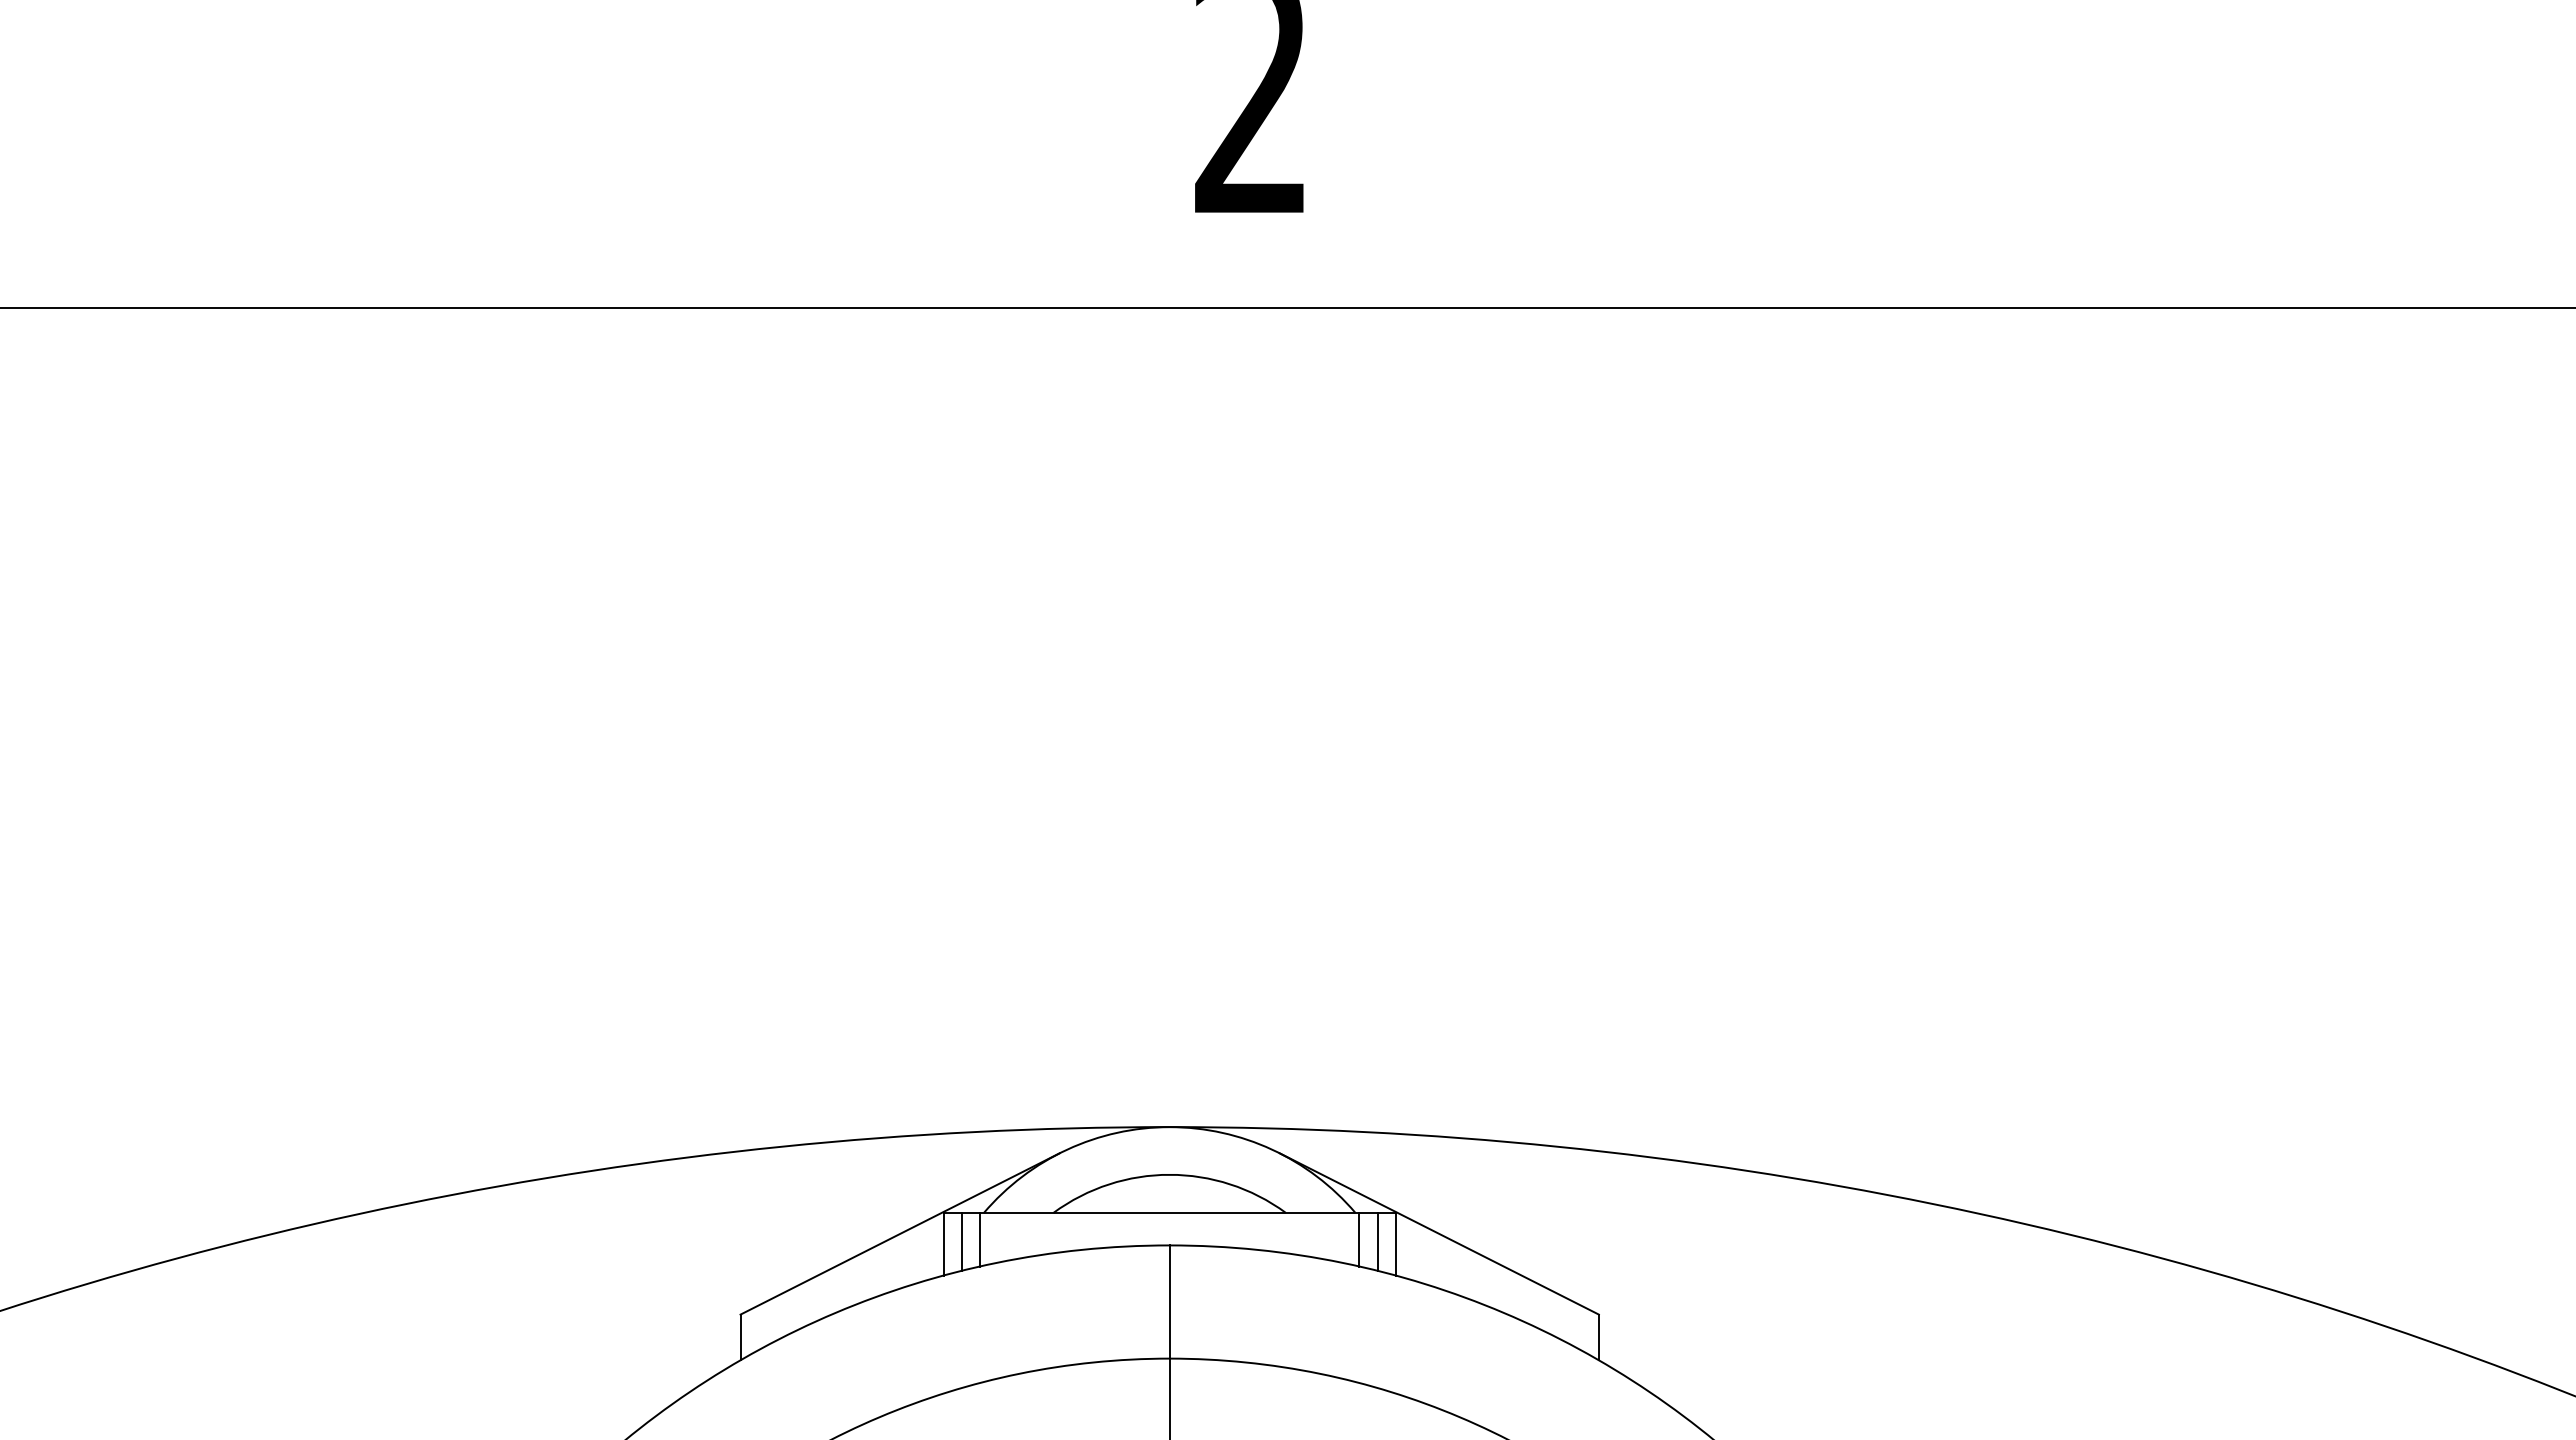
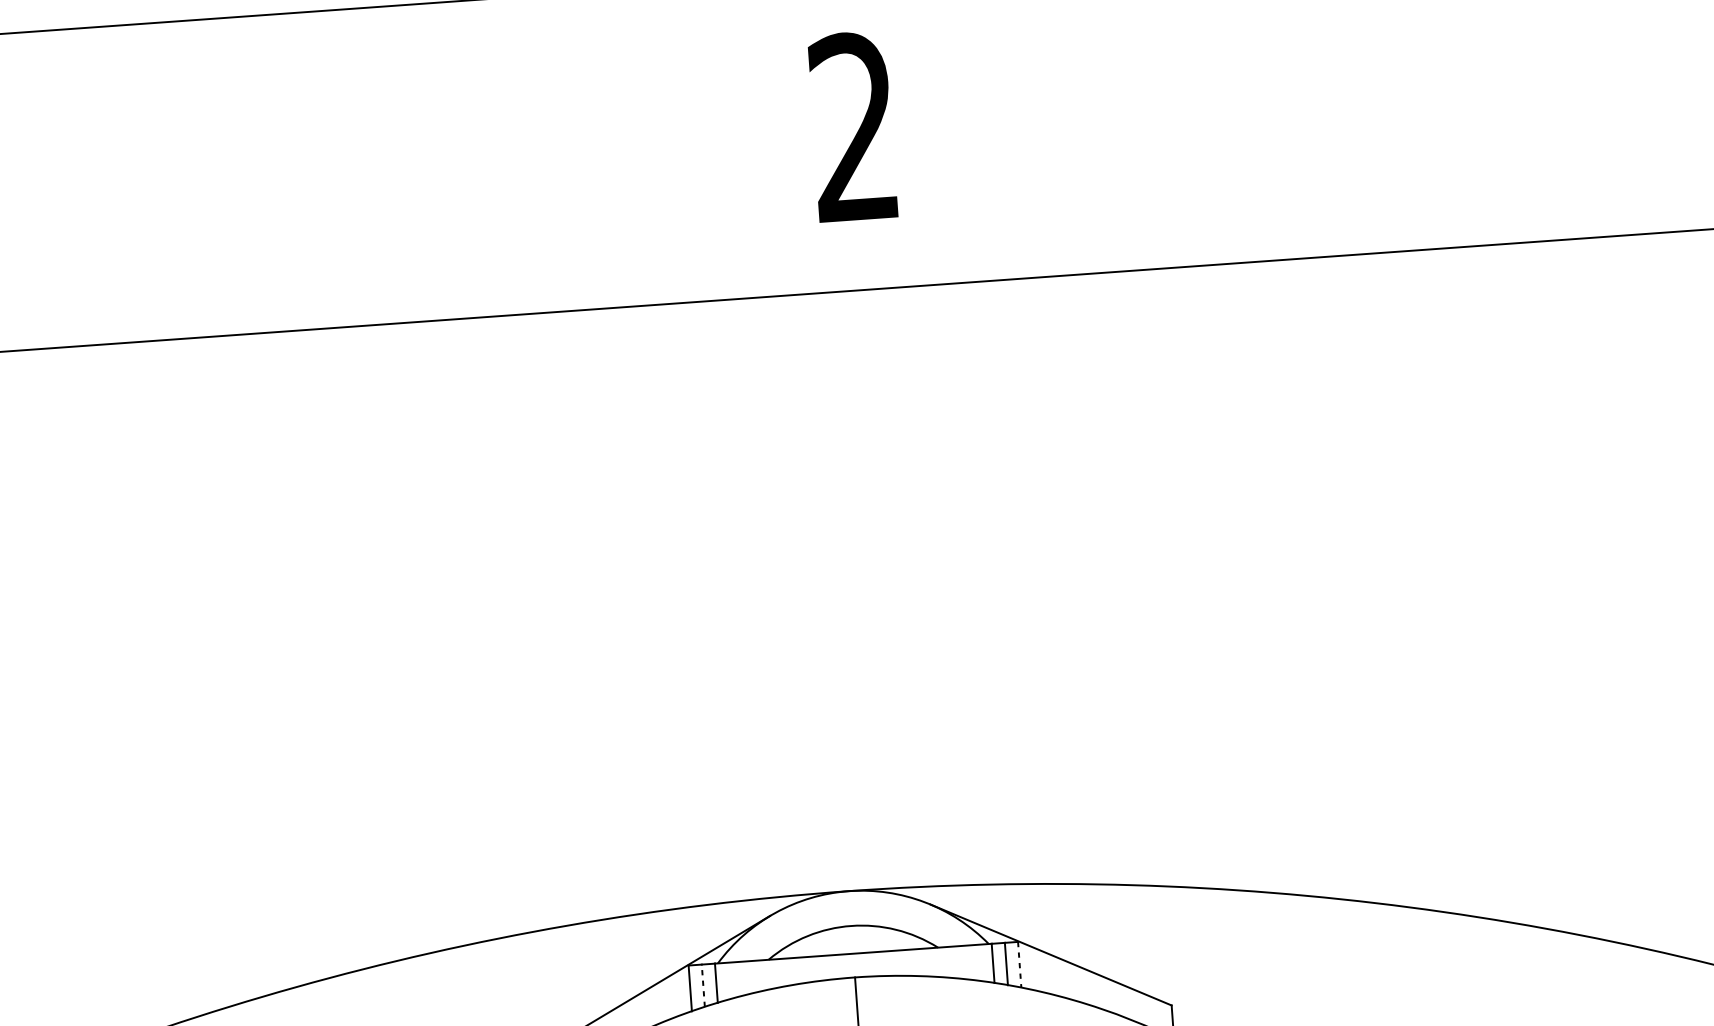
line: (961, 1241) -> (703, 985), solid -> dashed
line: (1395, 1244) -> (1019, 964), solid -> dashed

